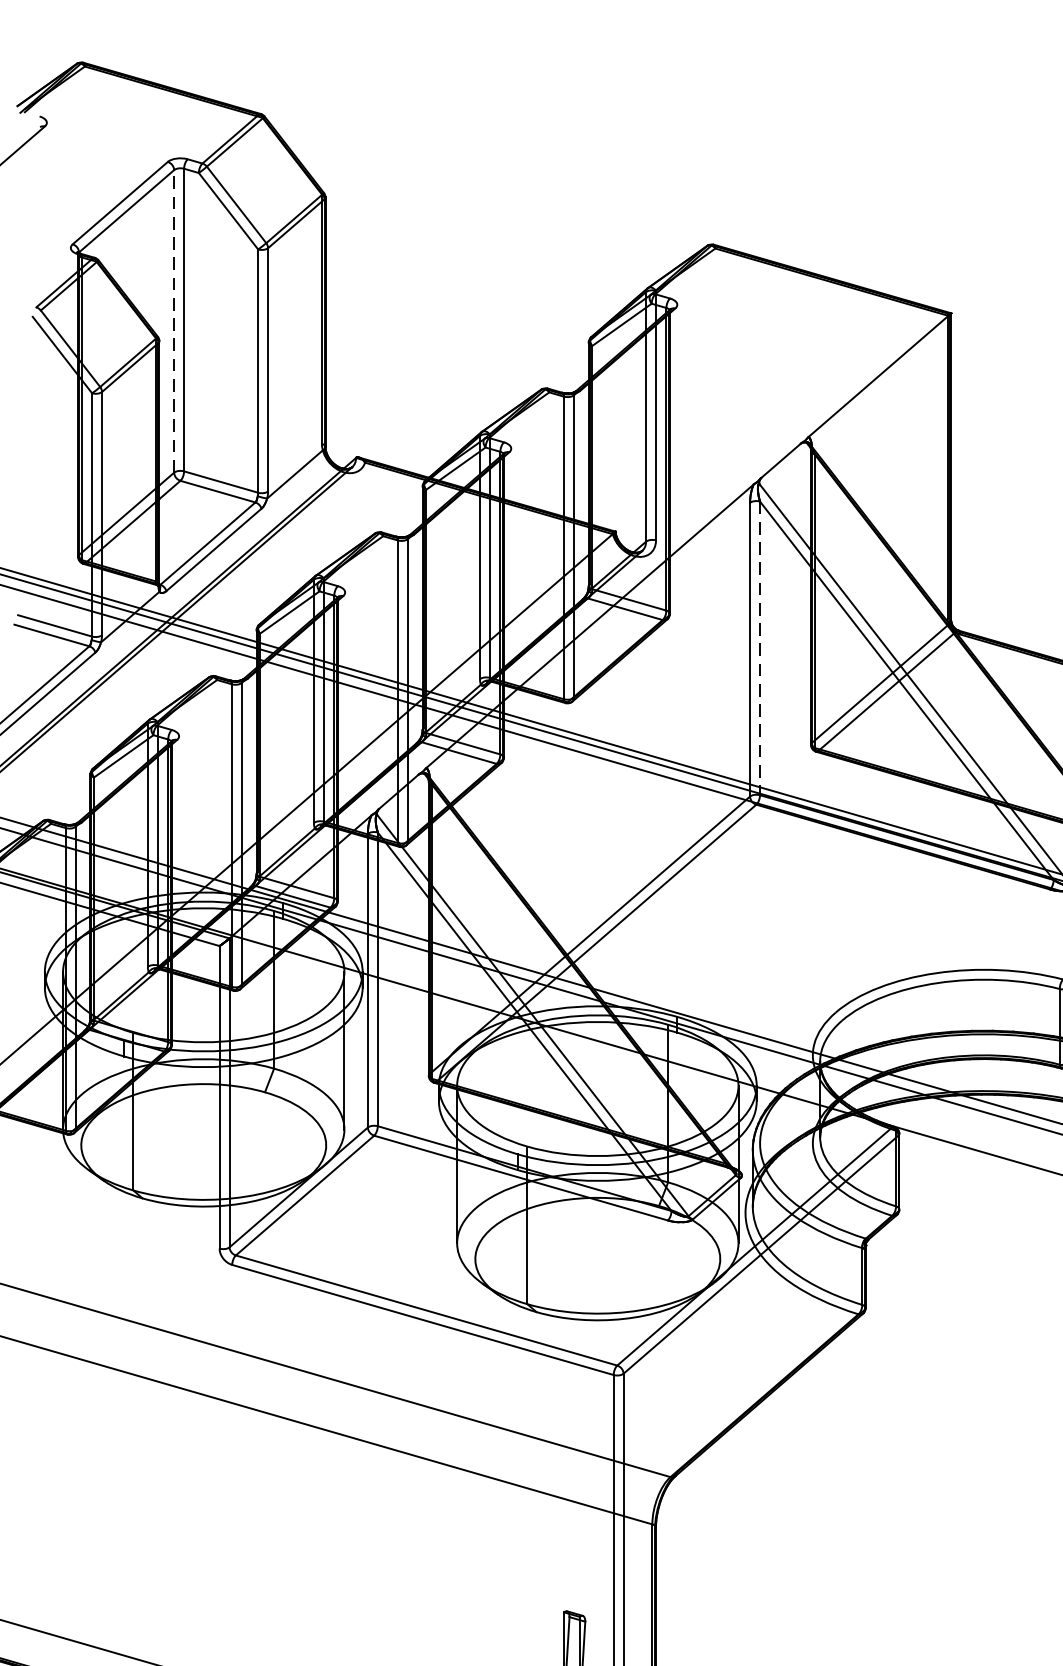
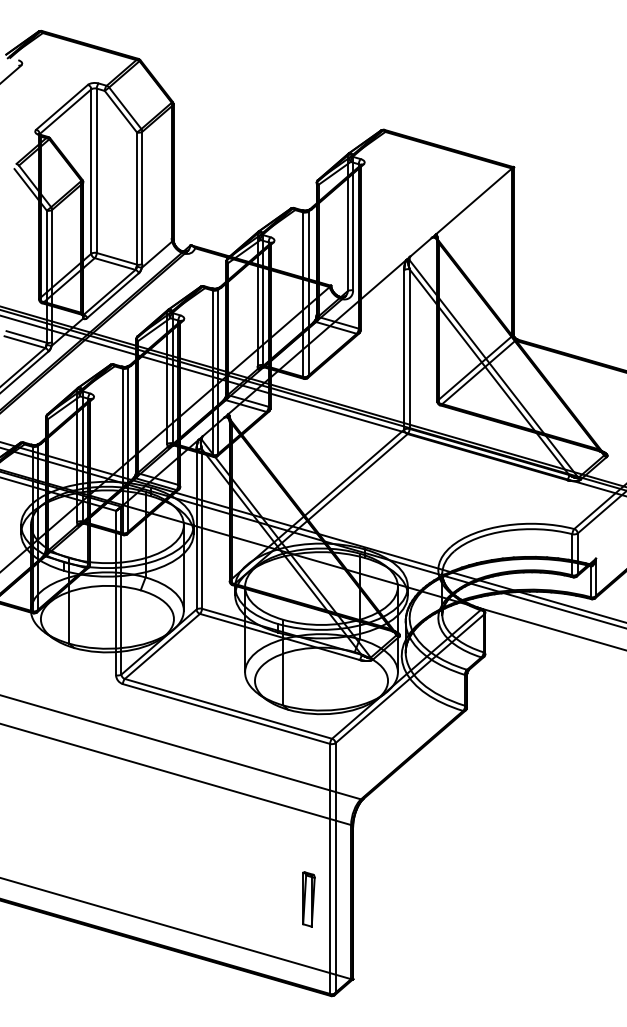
line: (174, 321) -> (91, 171), dashed -> solid
line: (759, 648) -> (409, 349), dashed -> solid

